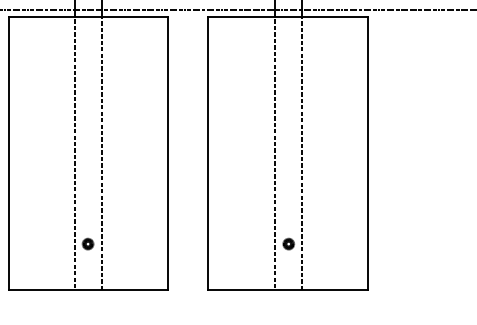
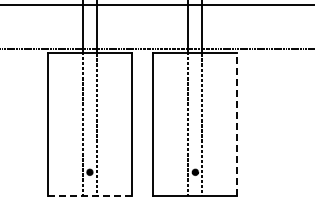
line: (366, 153) -> (236, 124), solid -> dashed
line: (89, 290) -> (90, 196), solid -> dashed

